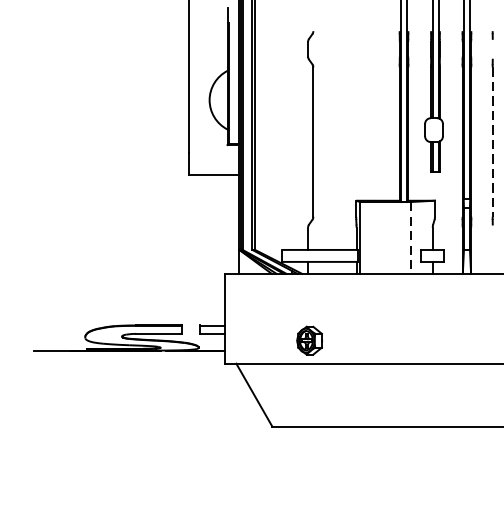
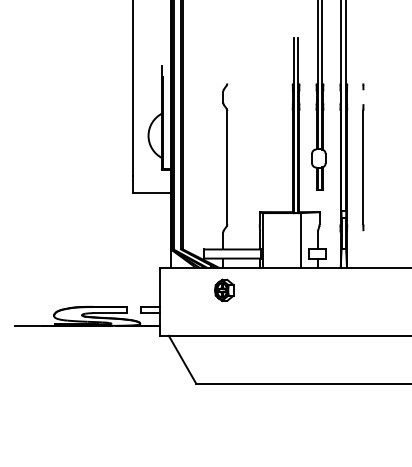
line: (492, 141) -> (363, 167), dashed -> solid
line: (411, 238) -> (301, 240), dashed -> solid
part: (309, 339) -> (224, 289), moved

